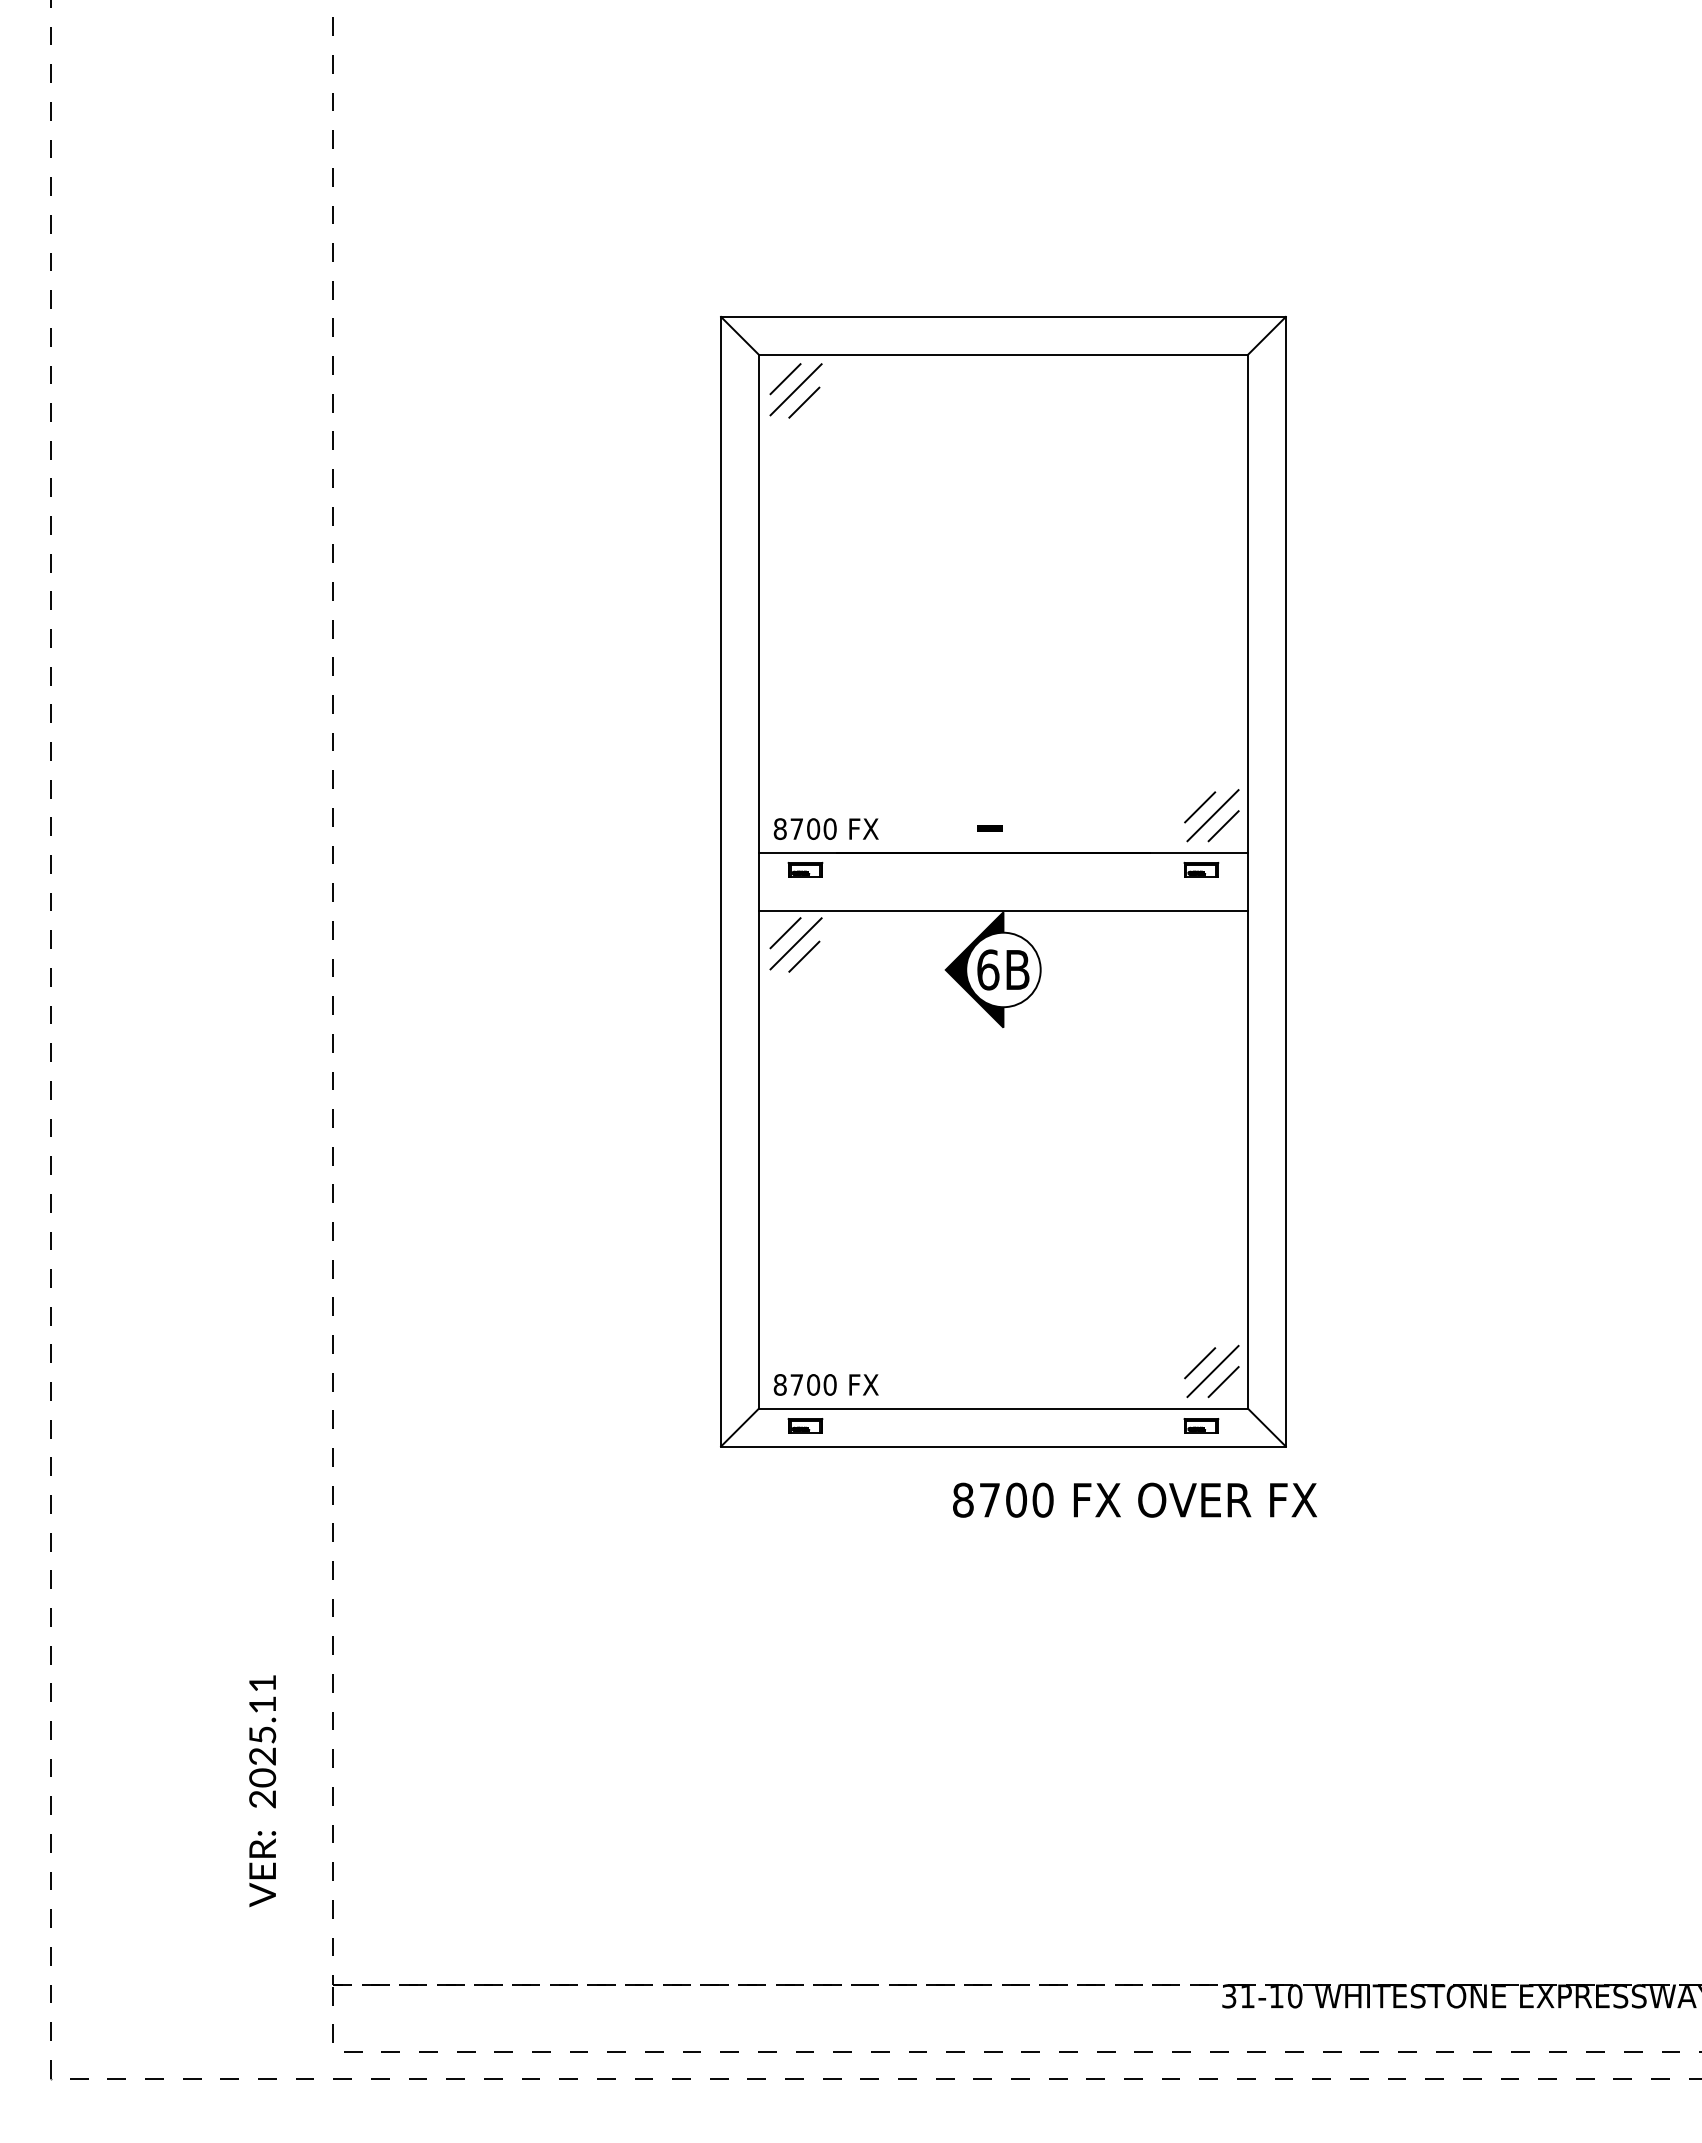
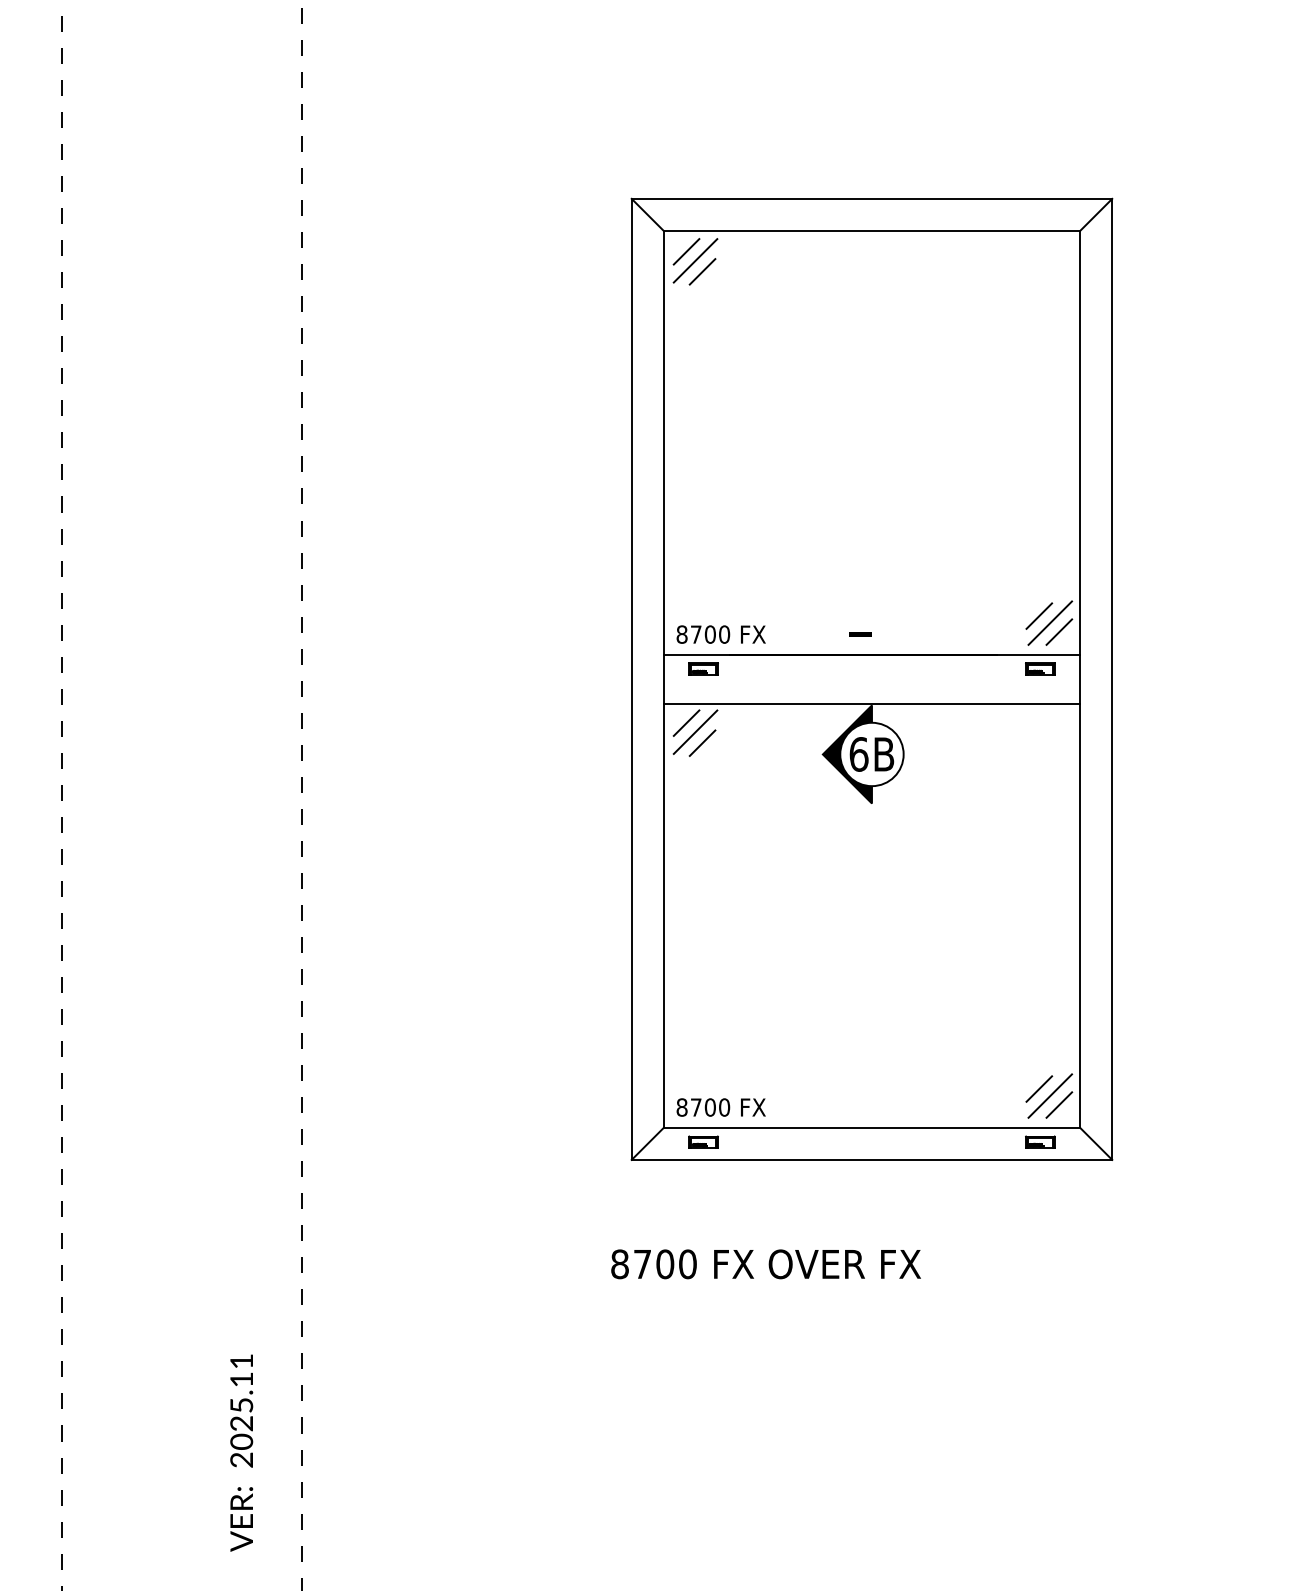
text: (1134, 1499) -> (765, 1263), moved

